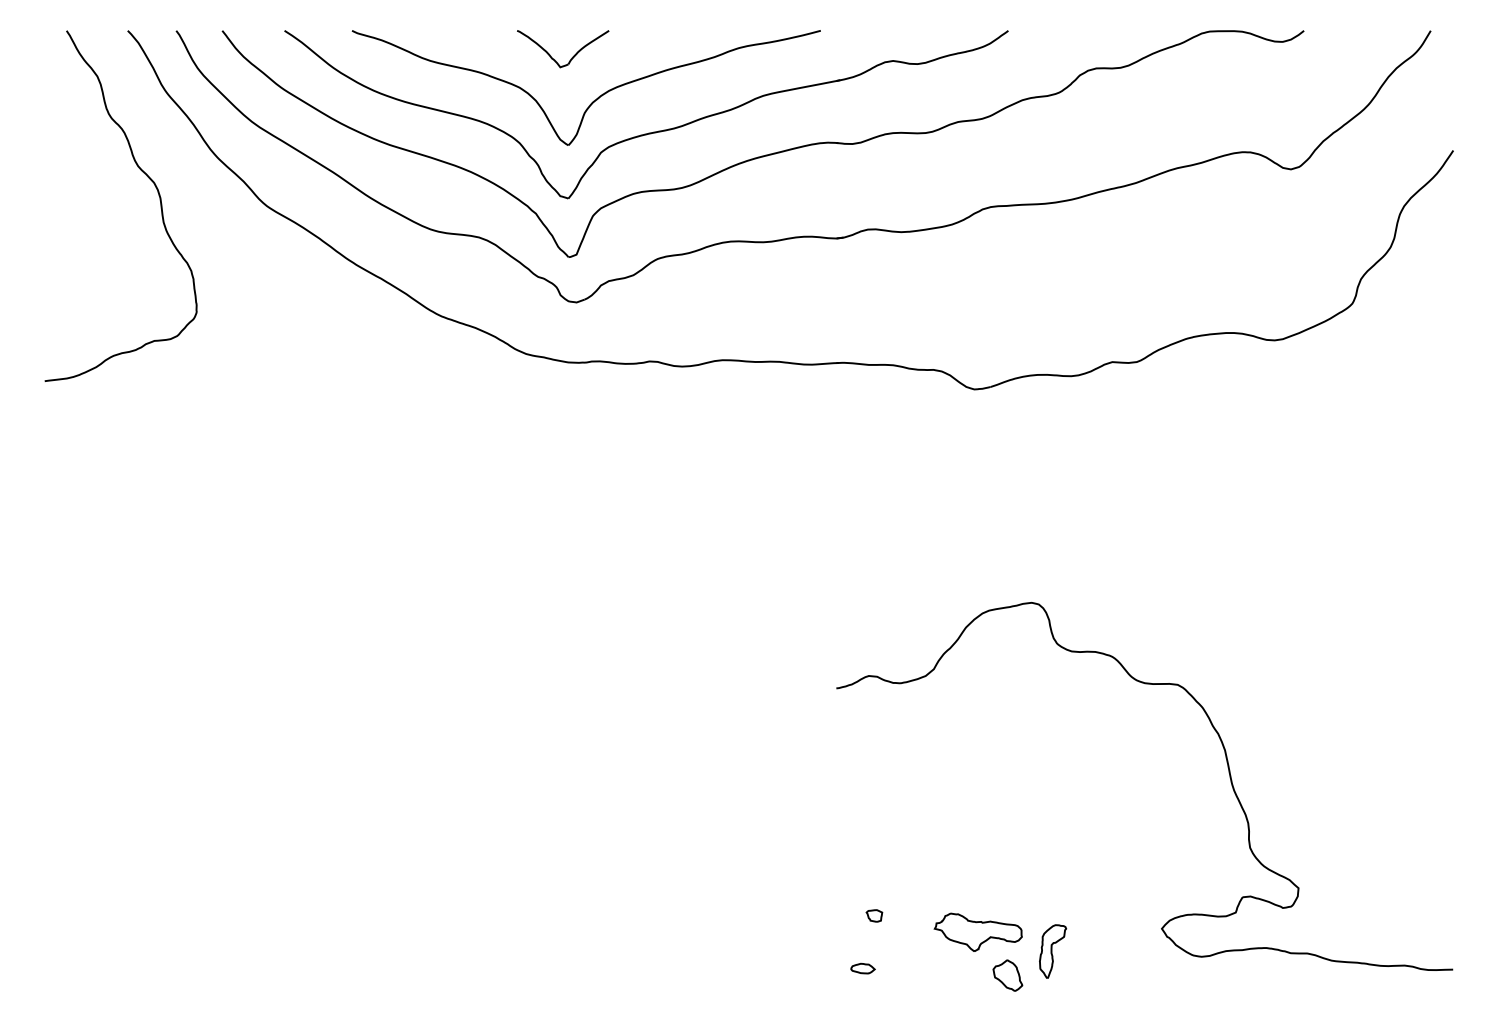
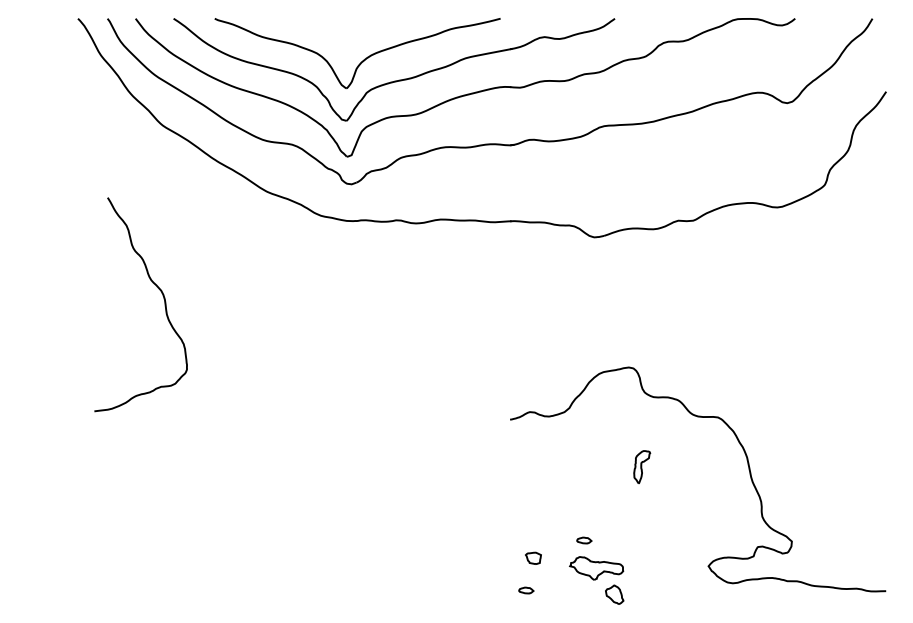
part: (571, 56) -> (348, 34), removed
curve: (148, 179) -> (157, 288), moved
part: (958, 886) -> (584, 540), added
part: (873, 916) -> (532, 558), size x1.6
part: (1053, 952) -> (642, 467), moved

